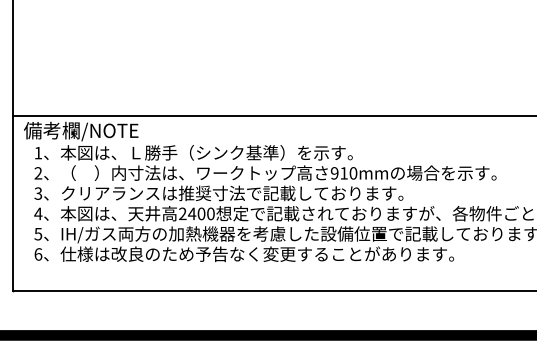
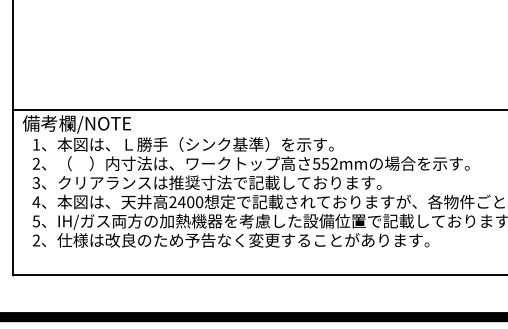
text: (343, 172) -> (324, 163), 910mm -> 552mm
text: (38, 254) -> (36, 240), 6 -> 2

